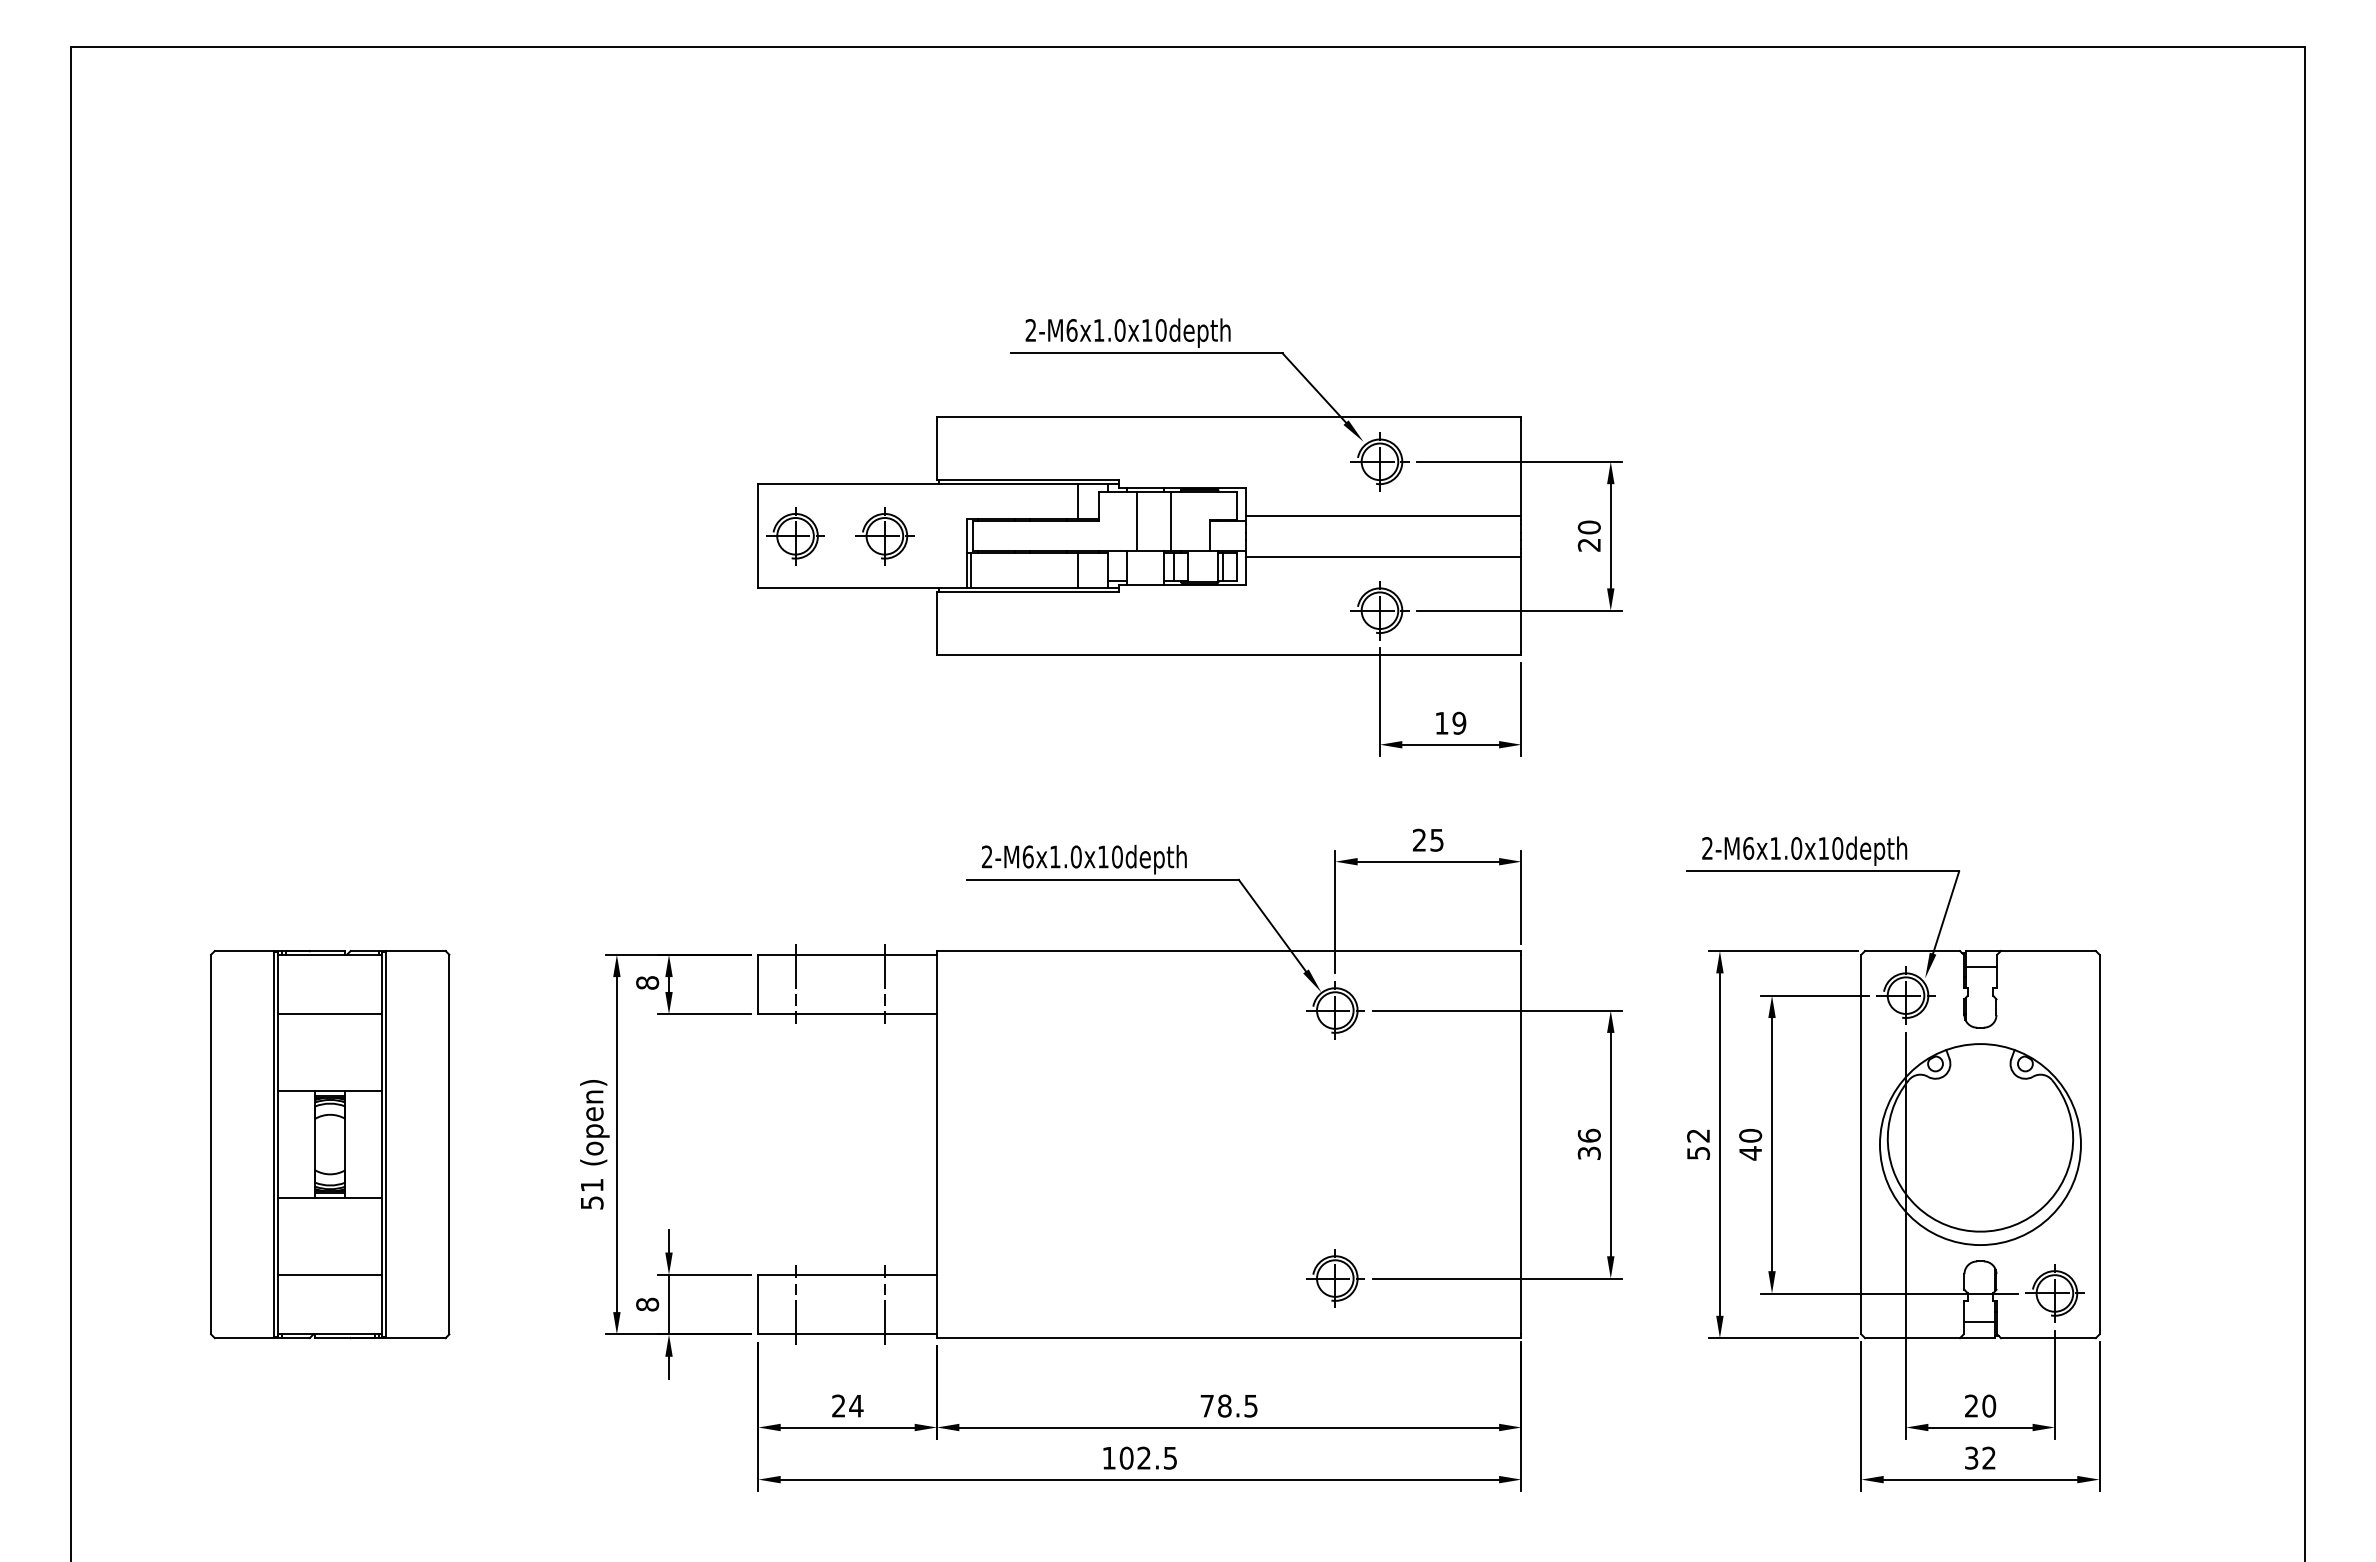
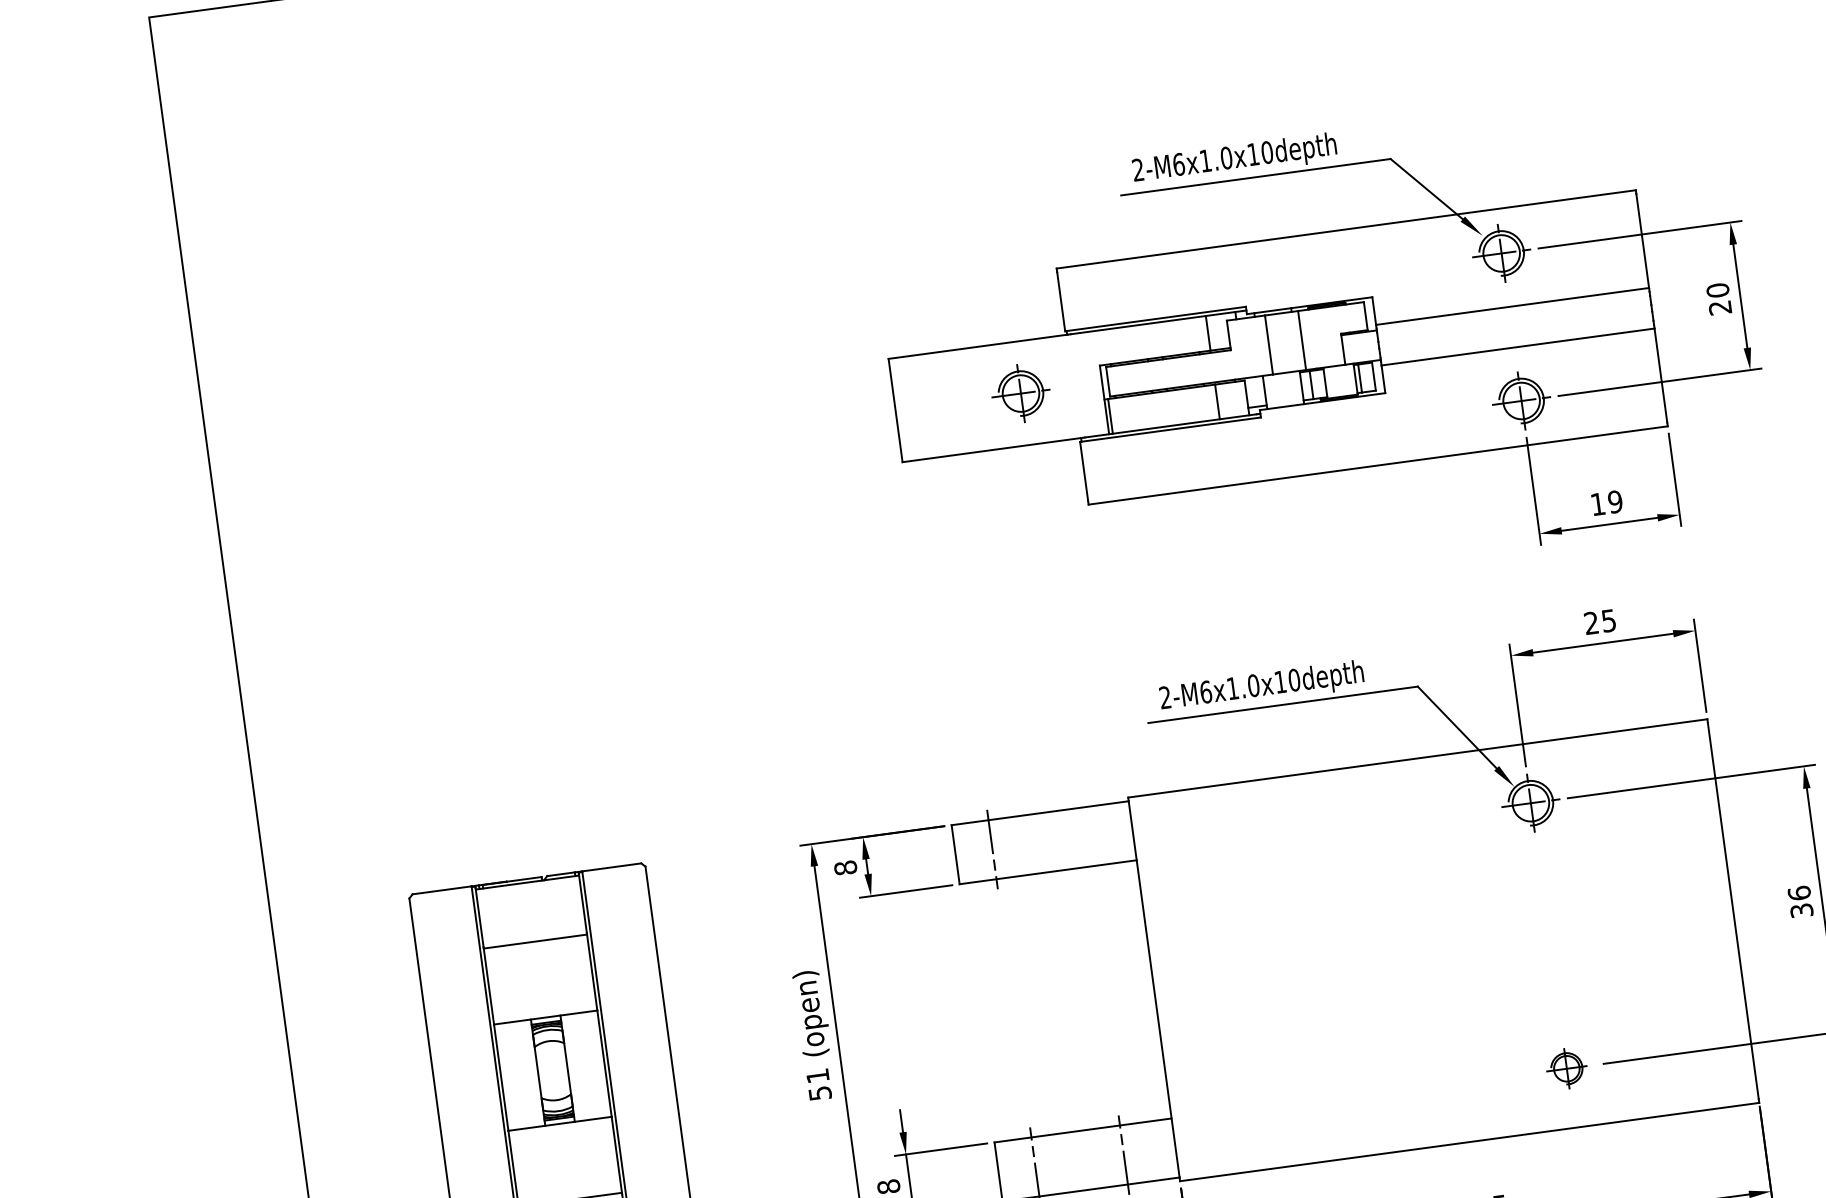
part: (795, 536) -> (932, 405), removed
line: (884, 984) -> (1080, 837), removed
part: (1335, 1278) -> (1567, 1068), size x0.7

